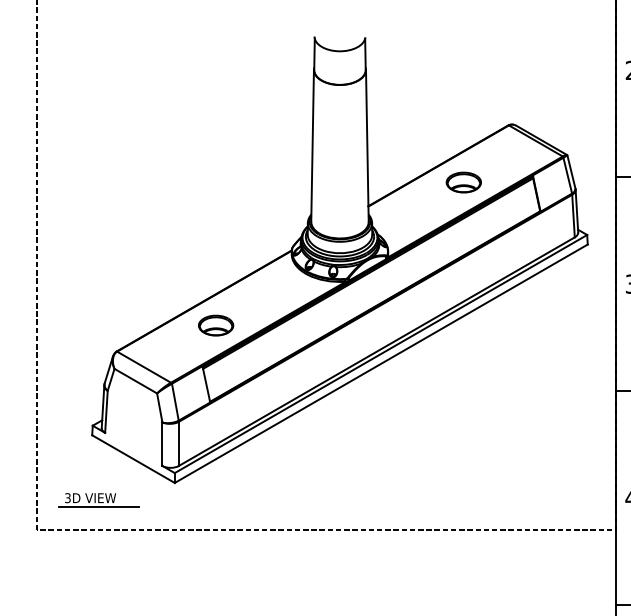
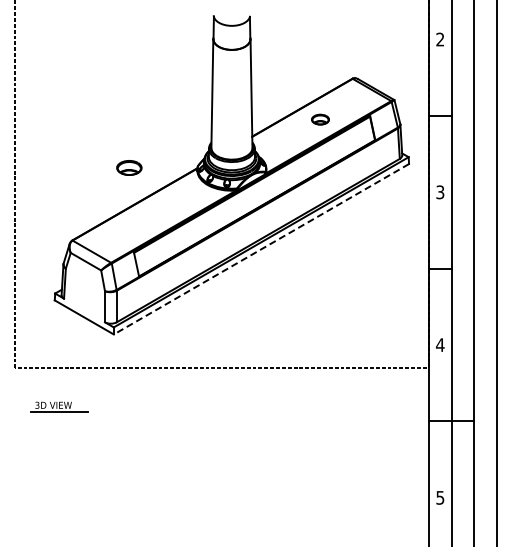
part: (463, 182) -> (320, 119), size x0.7
part: (216, 324) -> (129, 167), moved
line: (381, 364) -> (261, 249), solid -> dashed
part: (98, 499) -> (59, 406), moved

